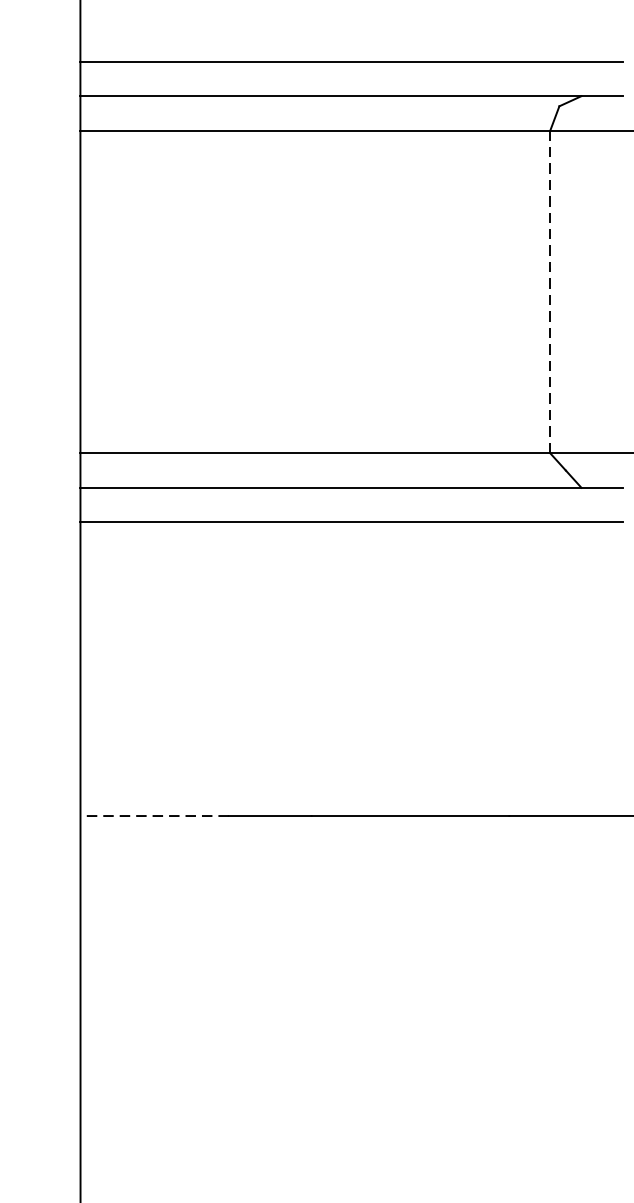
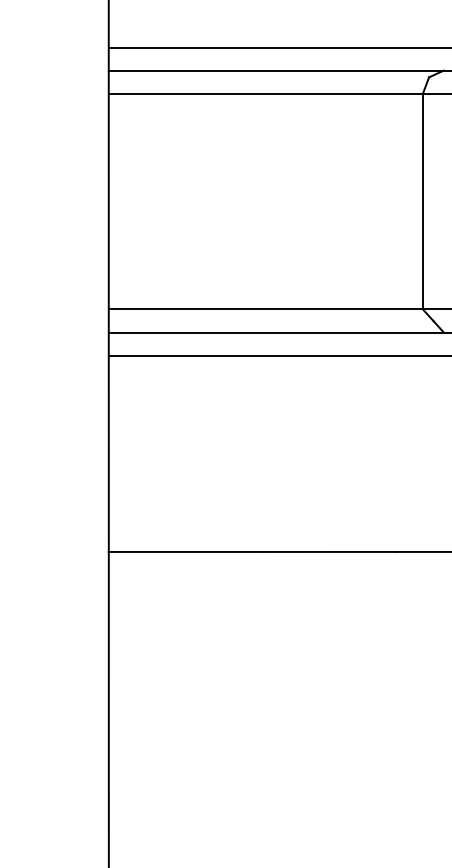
line: (549, 291) -> (422, 201), dashed -> solid
line: (154, 815) -> (158, 551), dashed -> solid

